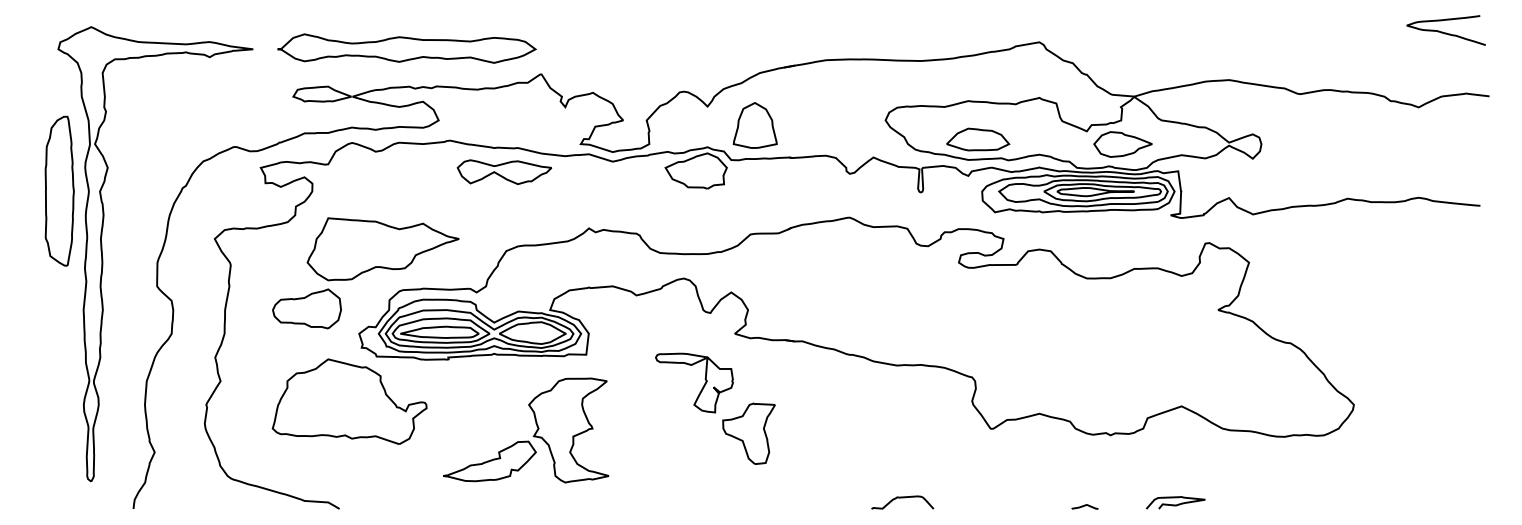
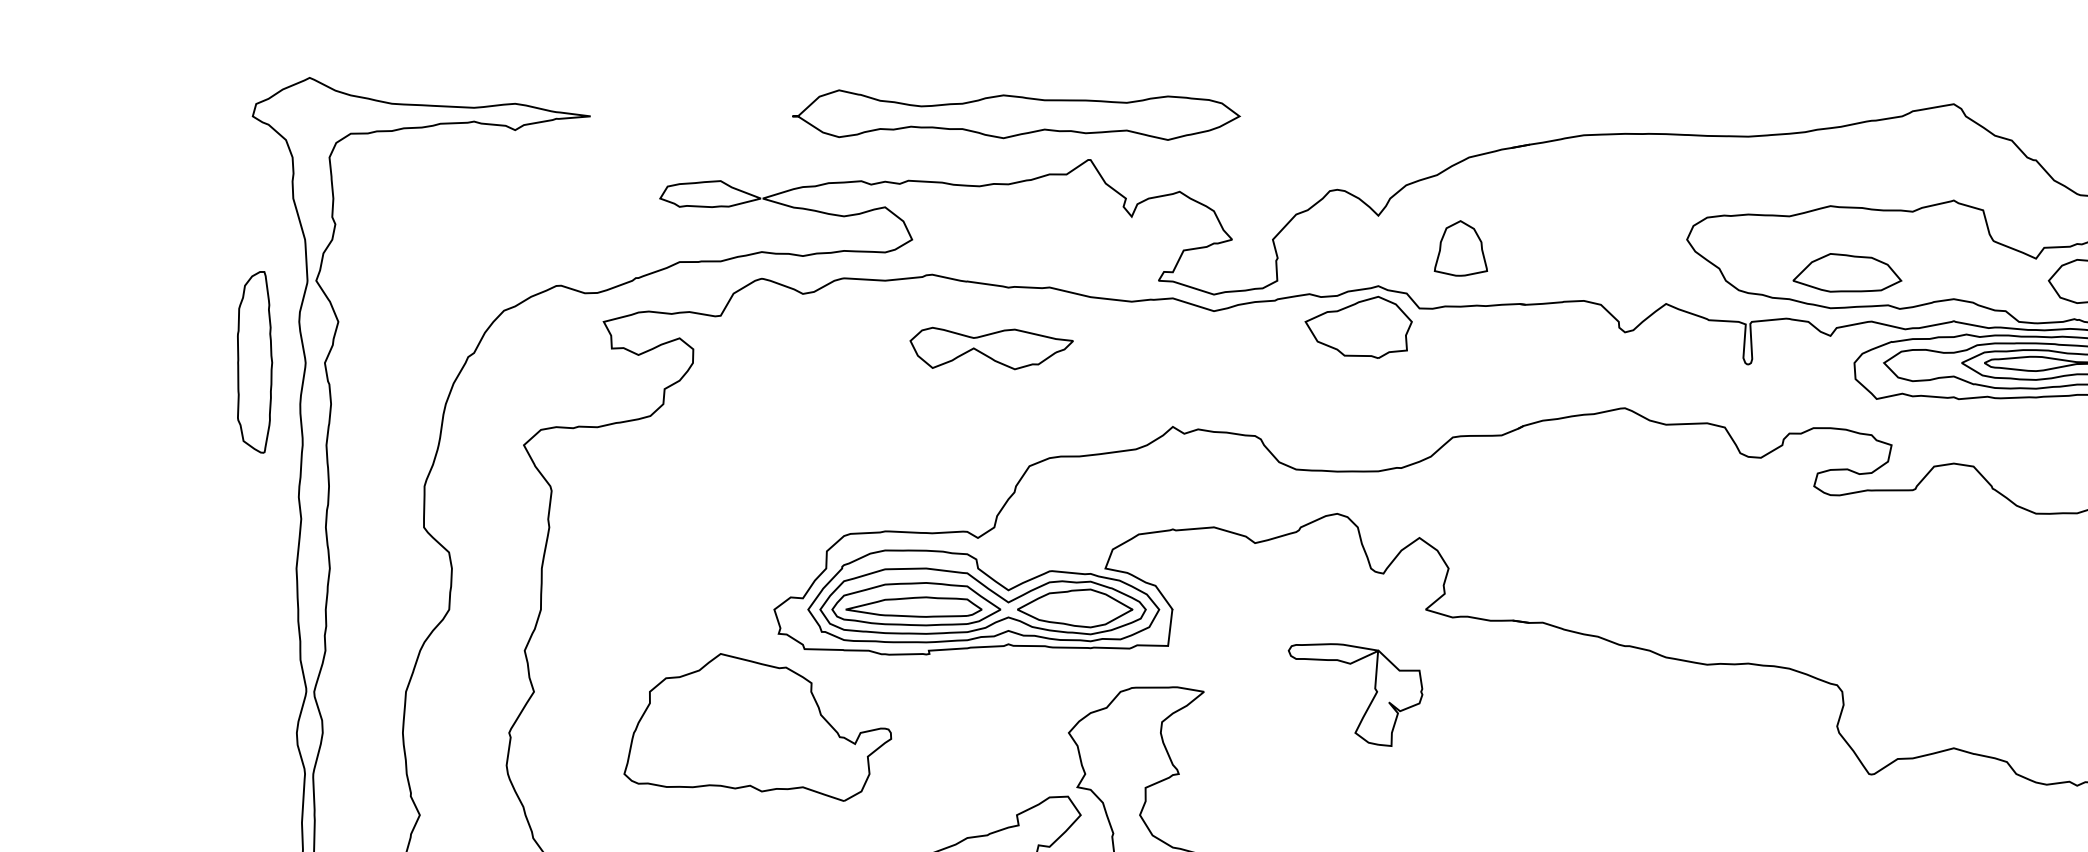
part: (406, 48) -> (1015, 114), moved
part: (754, 125) -> (1459, 248), size x0.7
part: (504, 171) -> (991, 347), moved
part: (59, 190) -> (254, 361), size x0.7
part: (365, 273) -> (785, 505), removed
part: (748, 433) -> (1449, 782), removed

